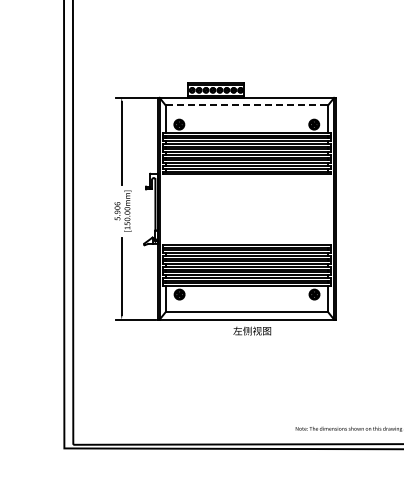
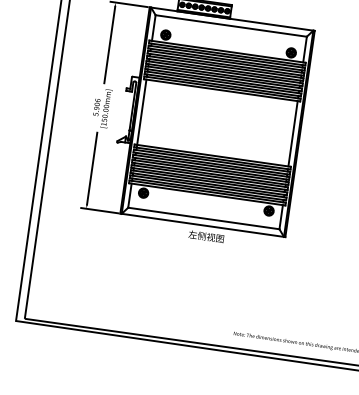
line: (247, 105) -> (231, 26), dashed -> solid
line: (328, 209) -> (293, 133), added
line: (165, 212) -> (141, 114), added

